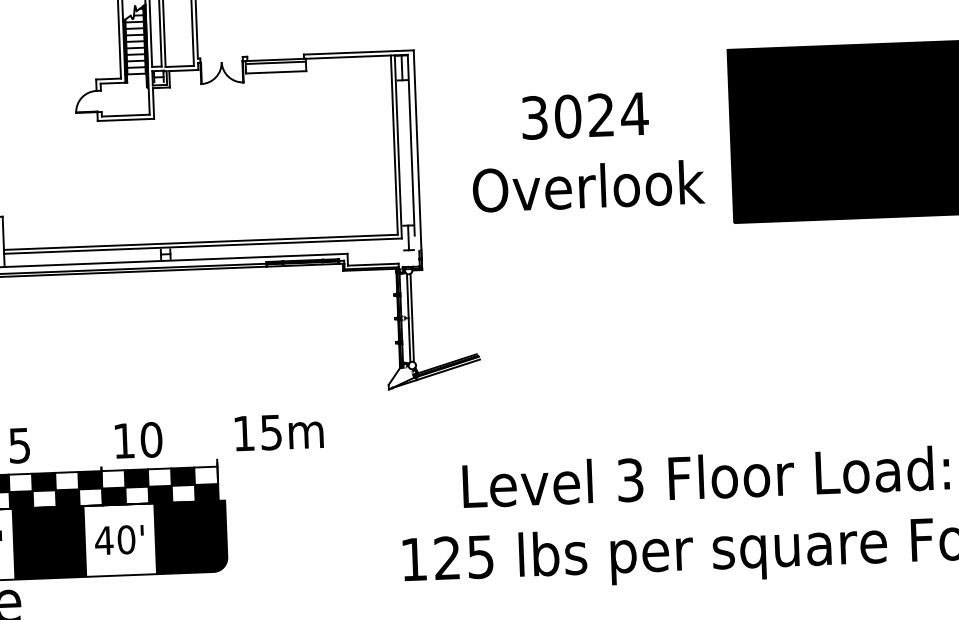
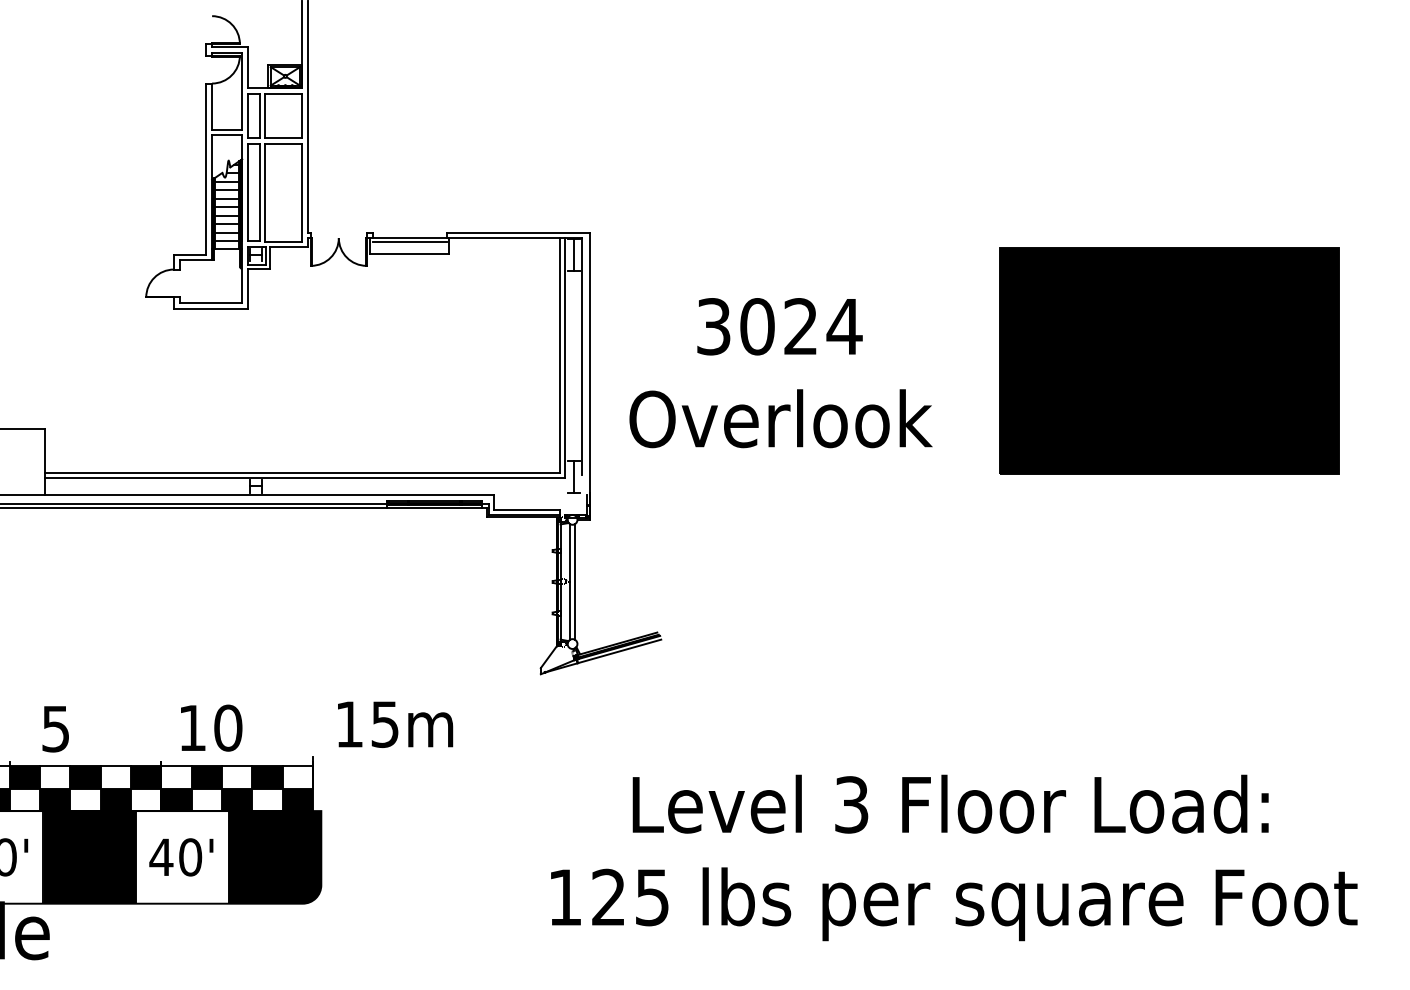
text: (587, 151) -> (780, 373), moved

